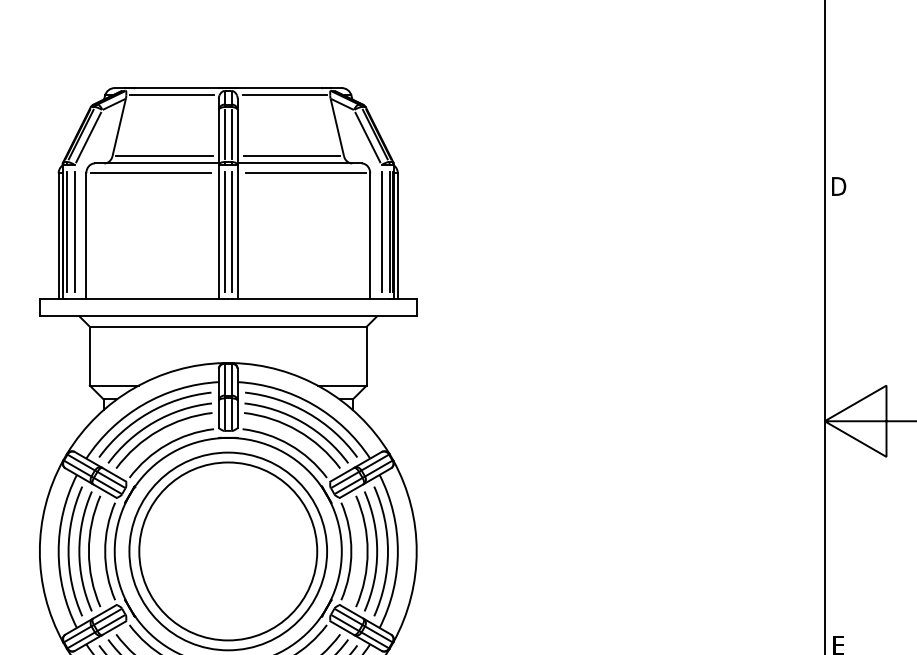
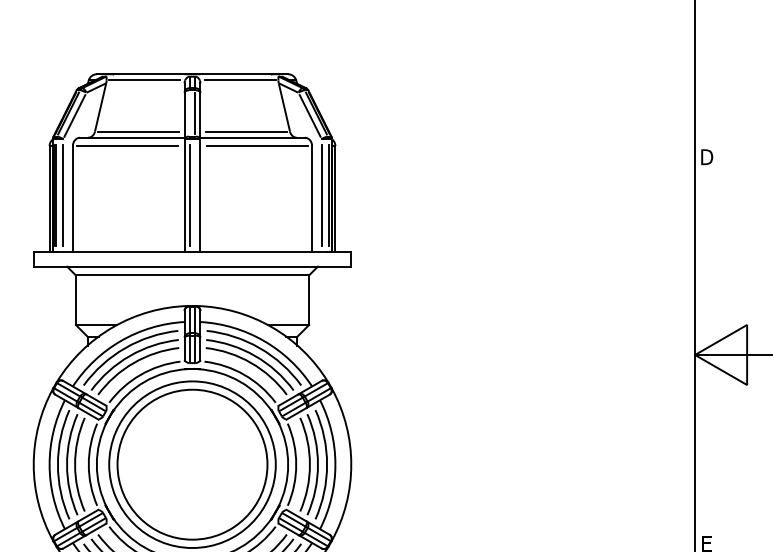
line: (224, 134) -> (189, 113), removed
line: (231, 231) -> (195, 195), removed

